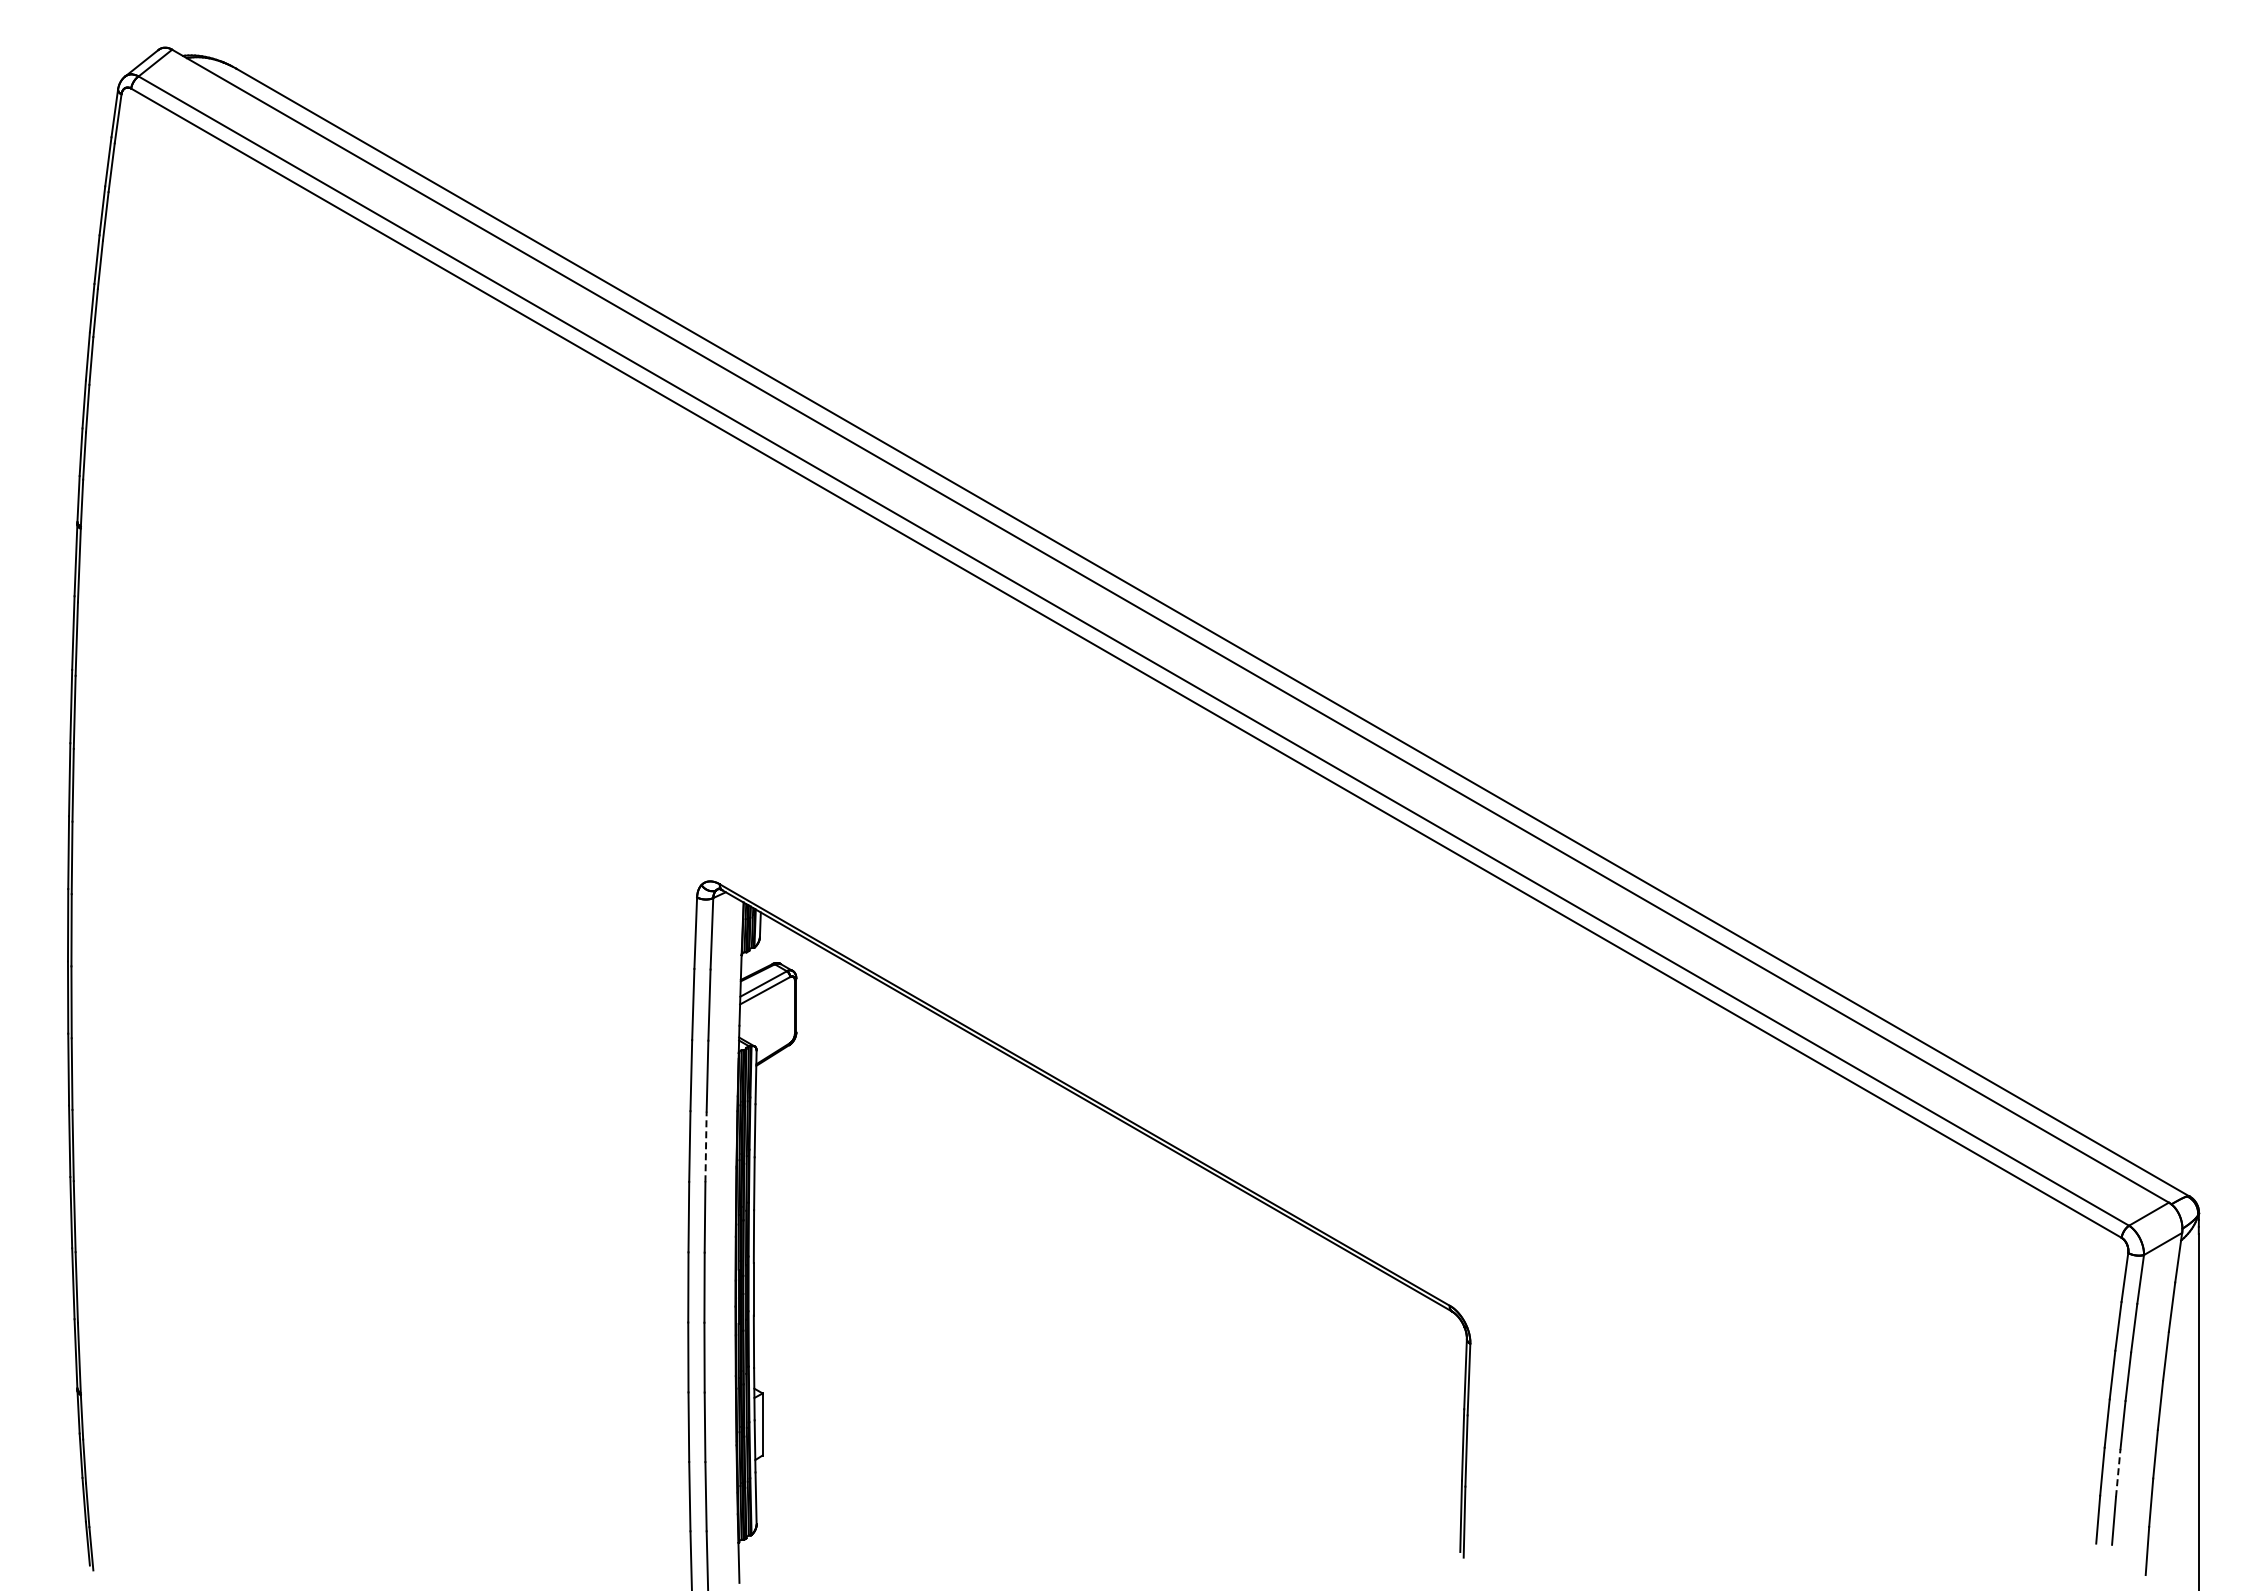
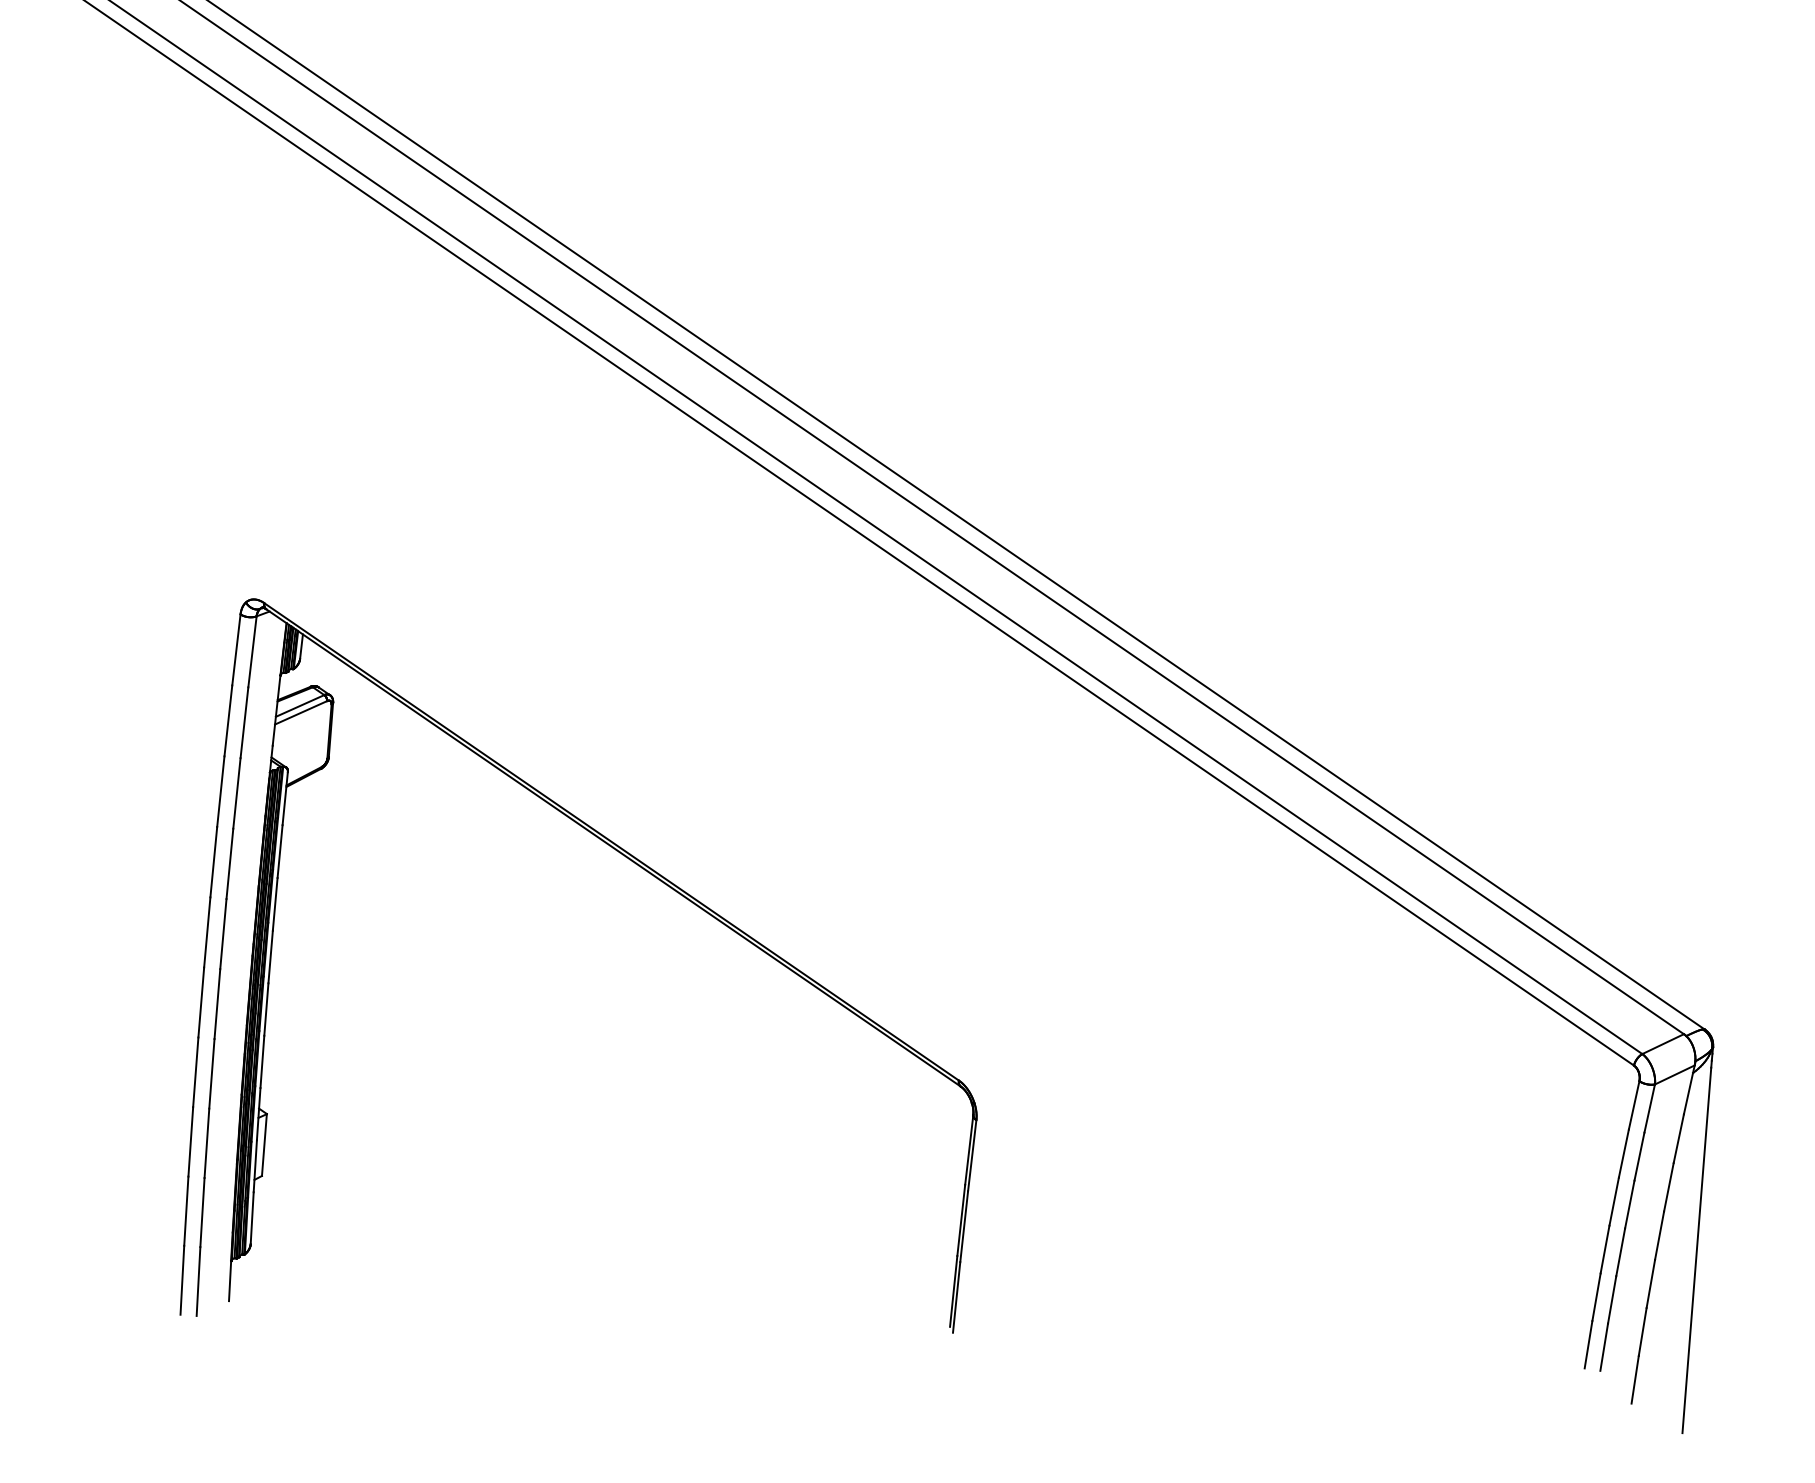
line: (706, 1146) -> (230, 863), dashed -> solid
line: (2118, 1472) -> (1612, 1299), dashed -> solid

